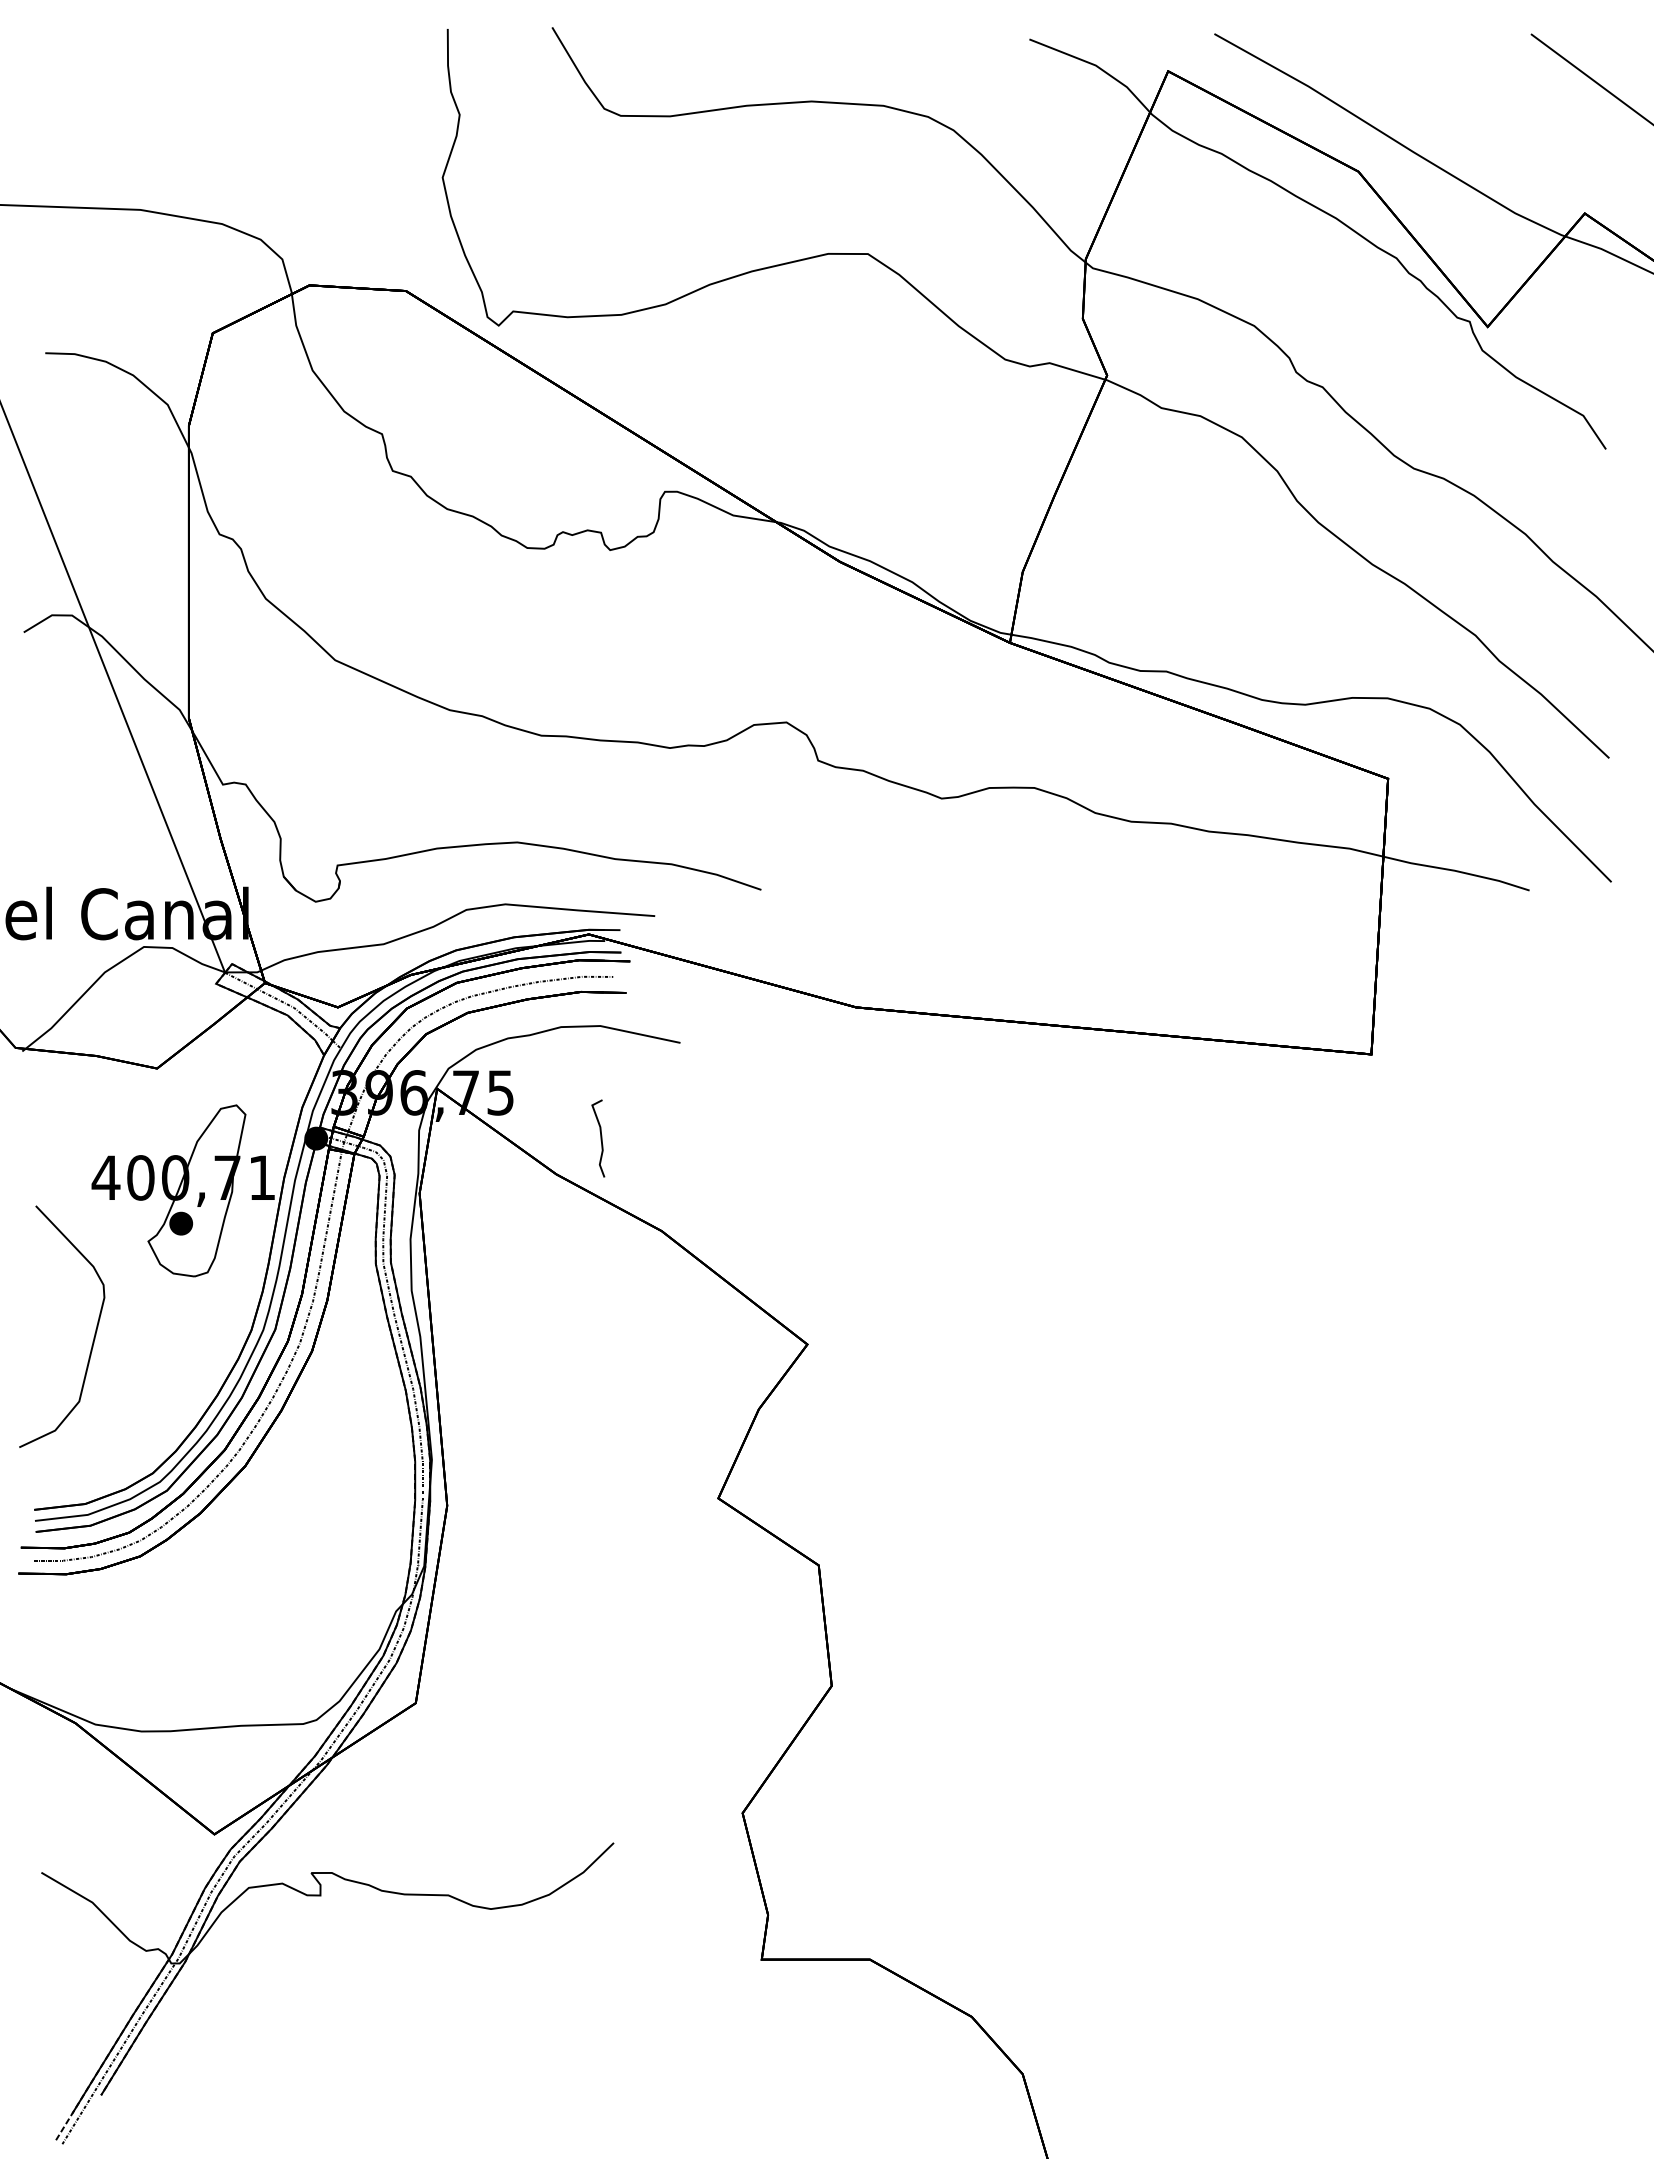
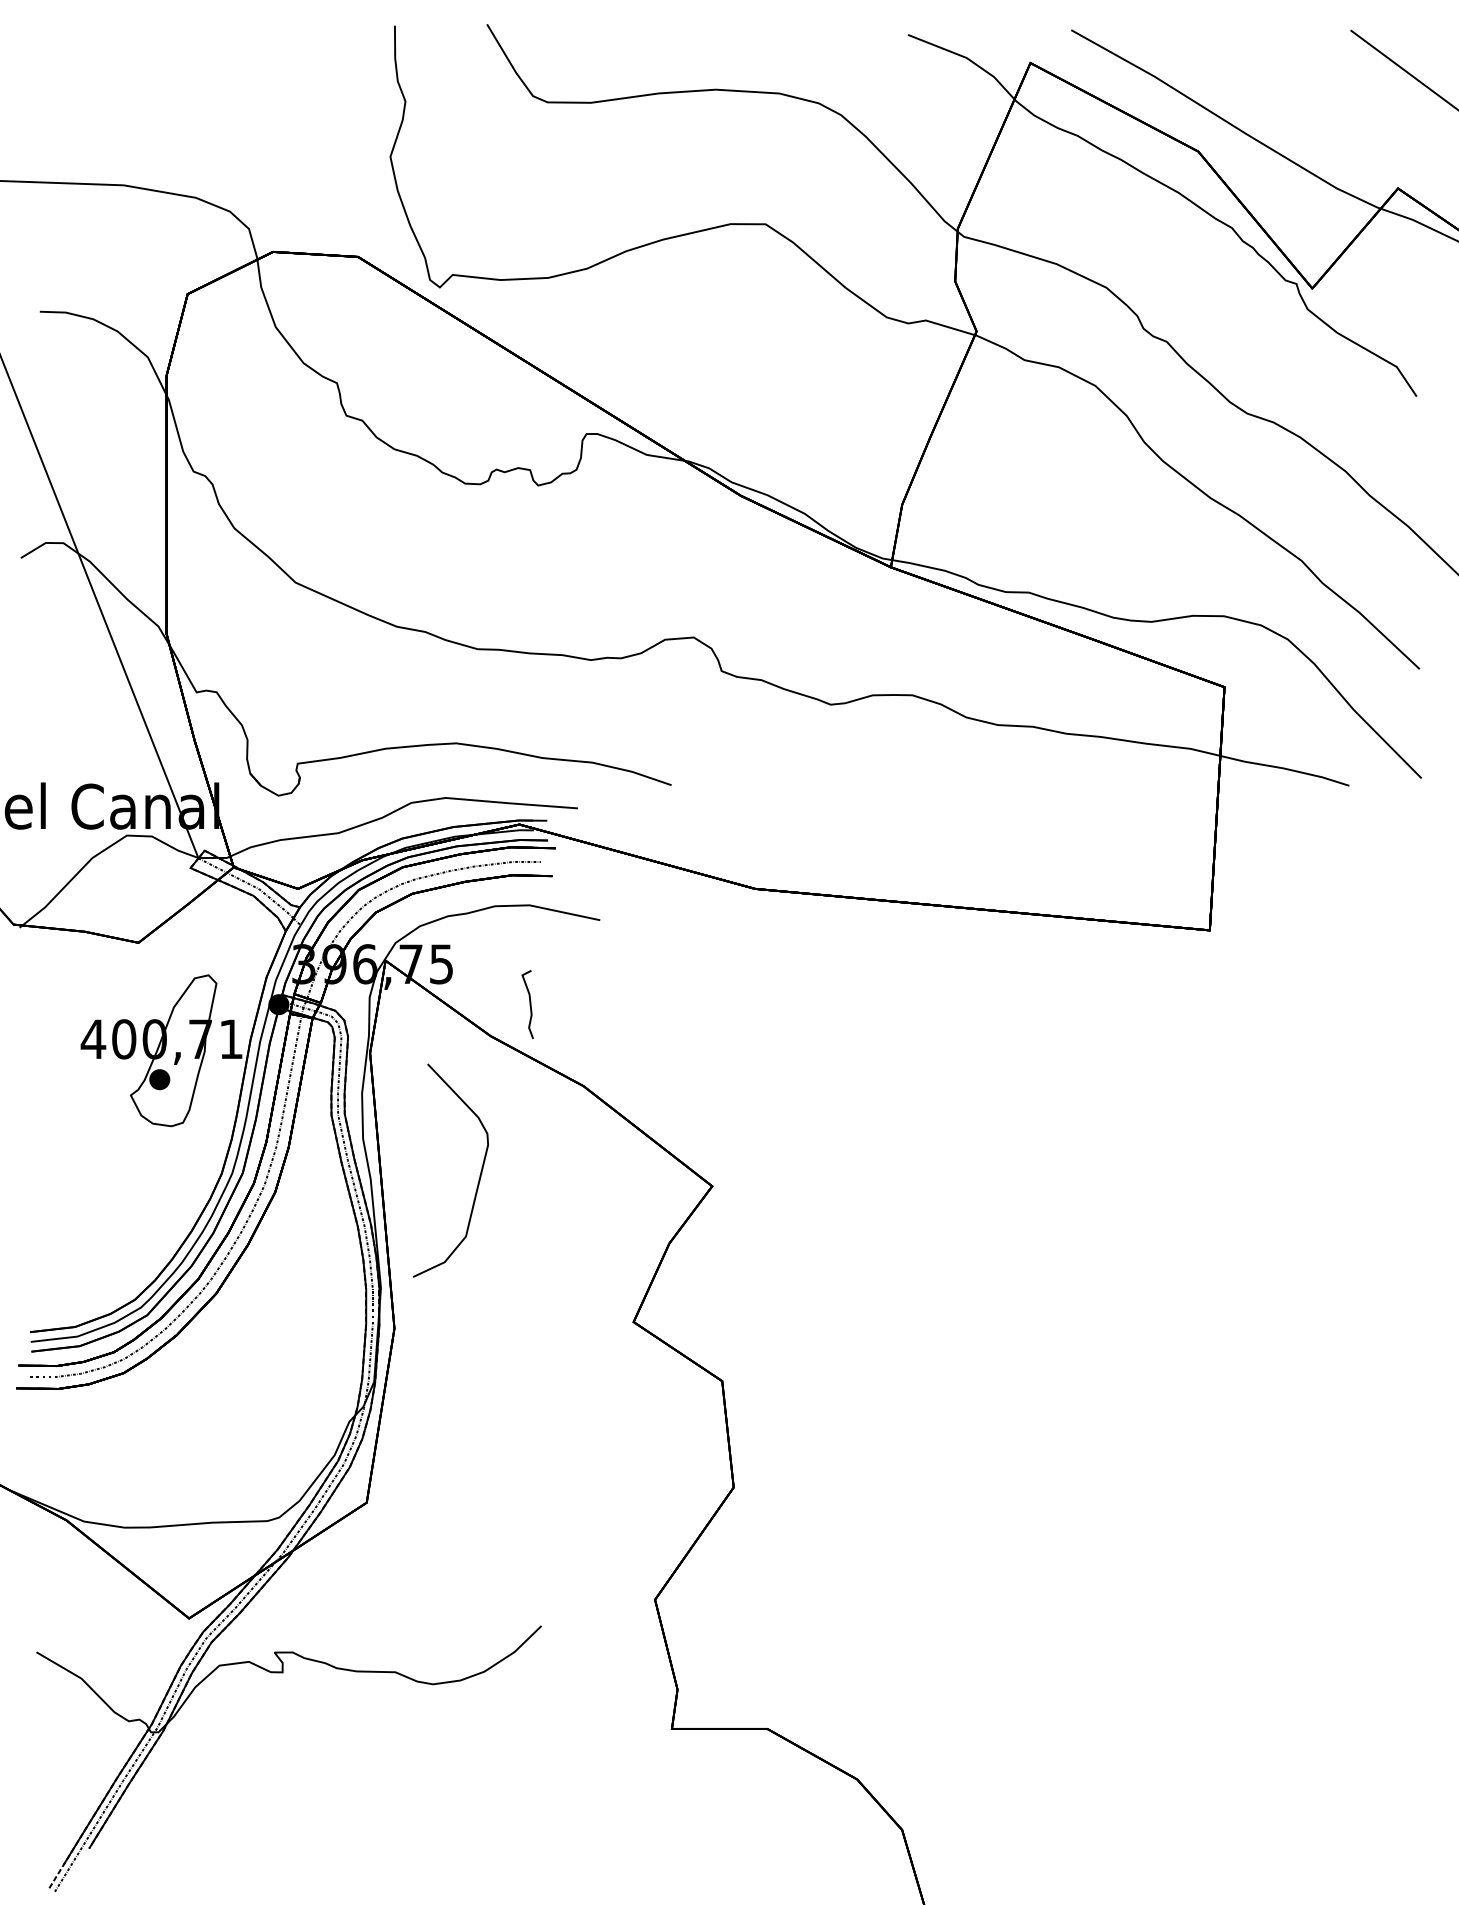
curve: (94, 1333) -> (479, 1176), moved

